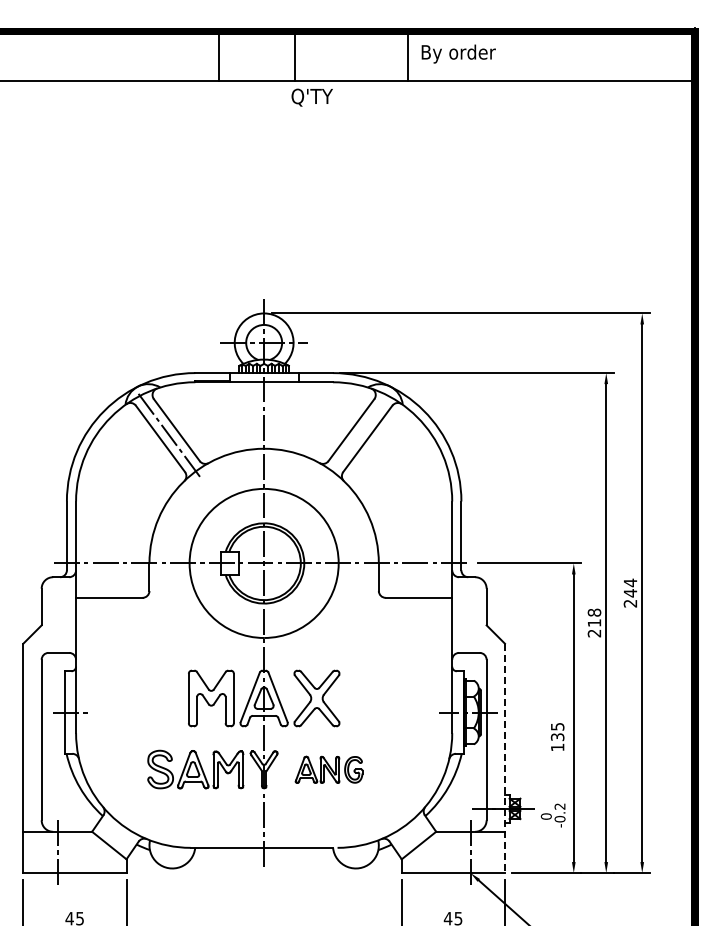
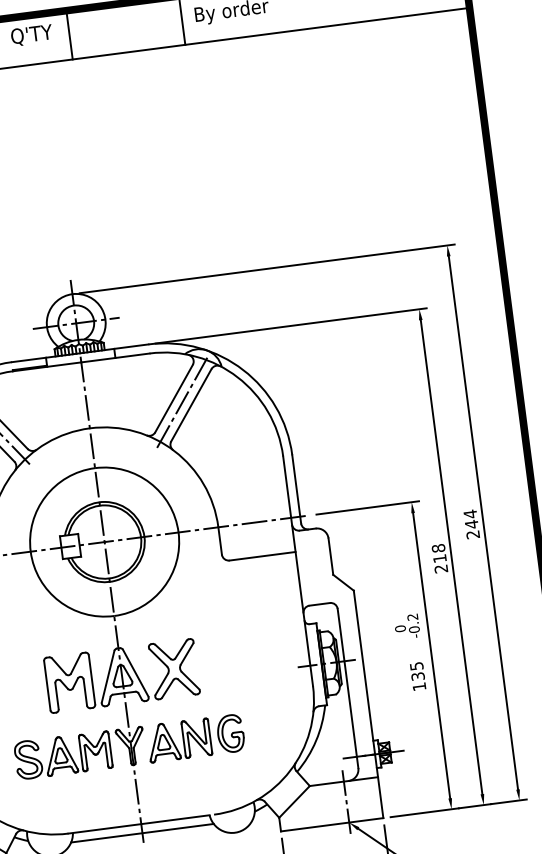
text: (311, 97) -> (31, 35), moved
line: (359, 433) -> (182, 400), added
line: (504, 758) -> (368, 704), dashed -> solid
part: (328, 769) -> (194, 738), size x1.43
text: (552, 815) -> (406, 626), moved
line: (264, 857) -> (142, 833), added

